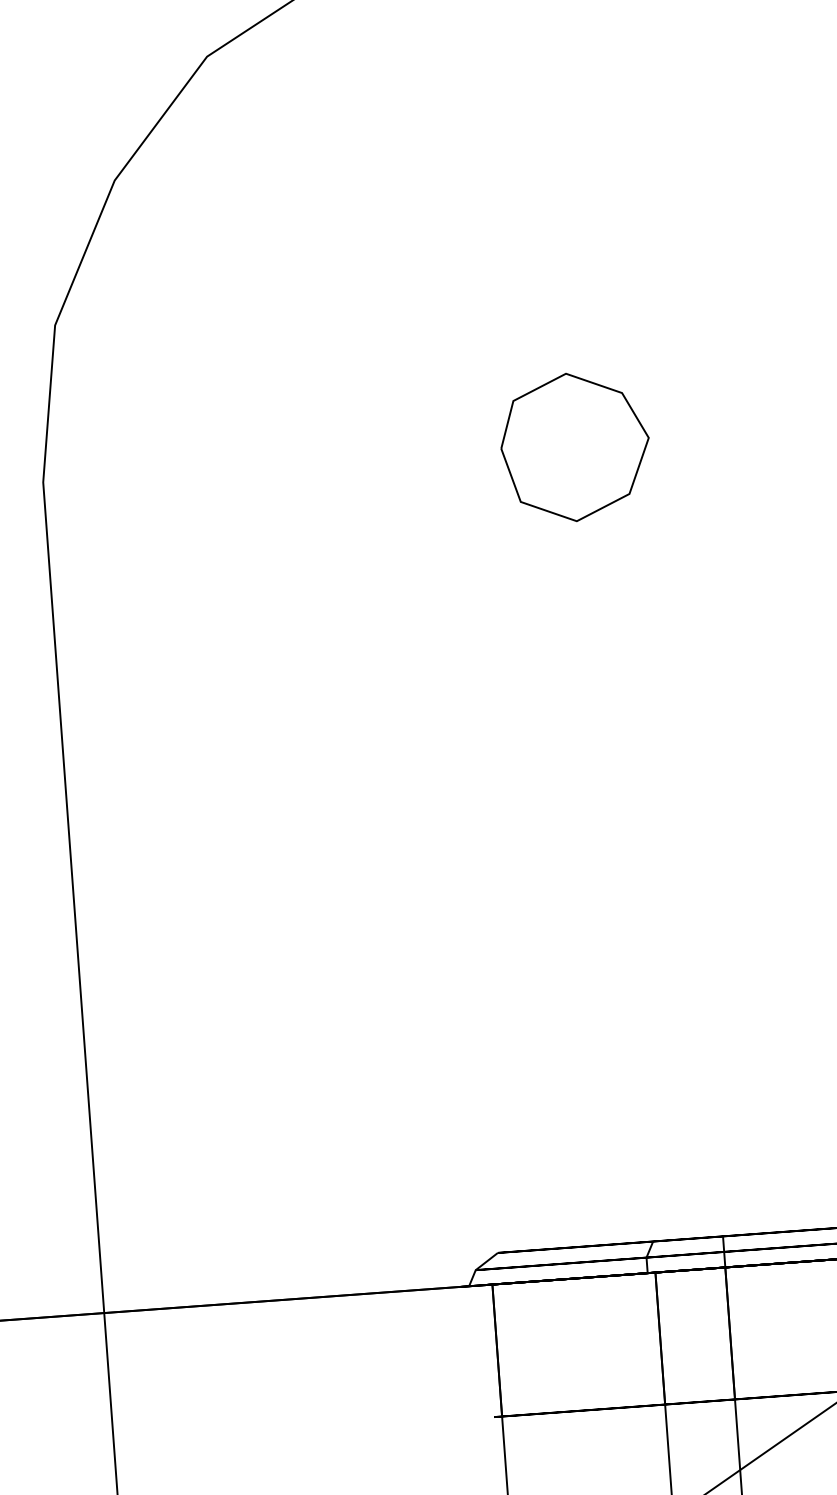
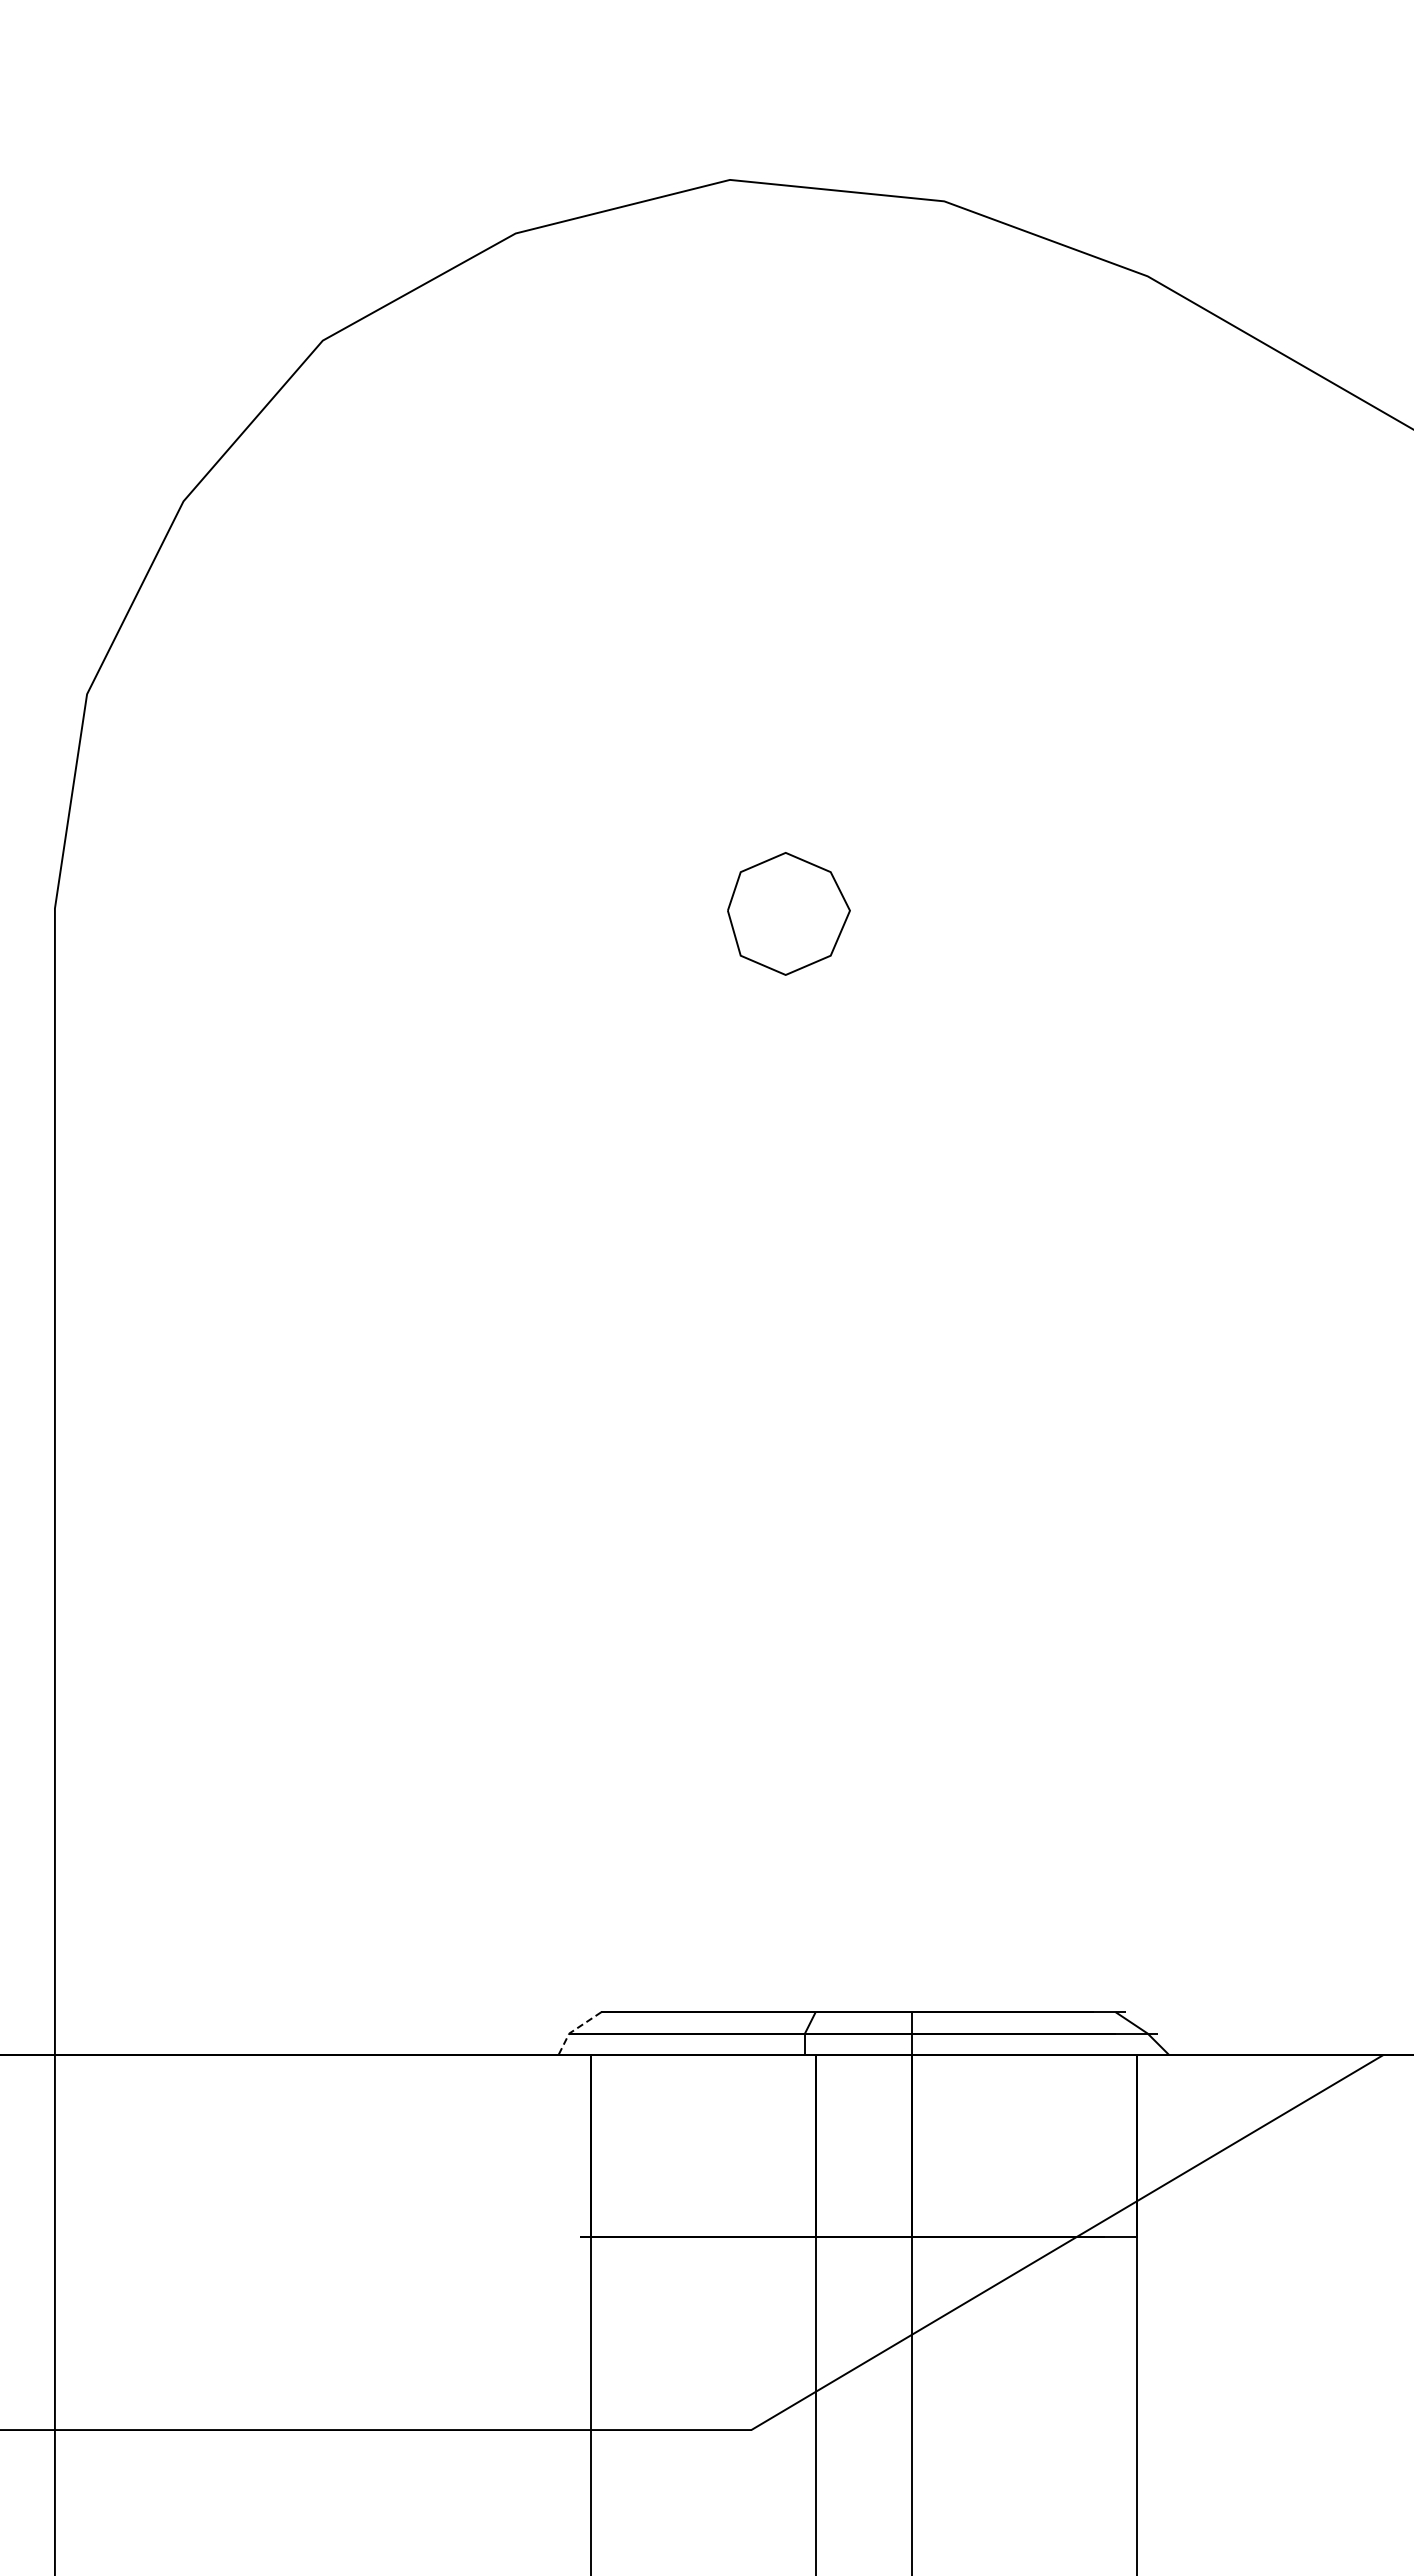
part: (574, 446) -> (788, 913), size x0.6
line: (480, 1266) -> (575, 2029), solid -> dashed

